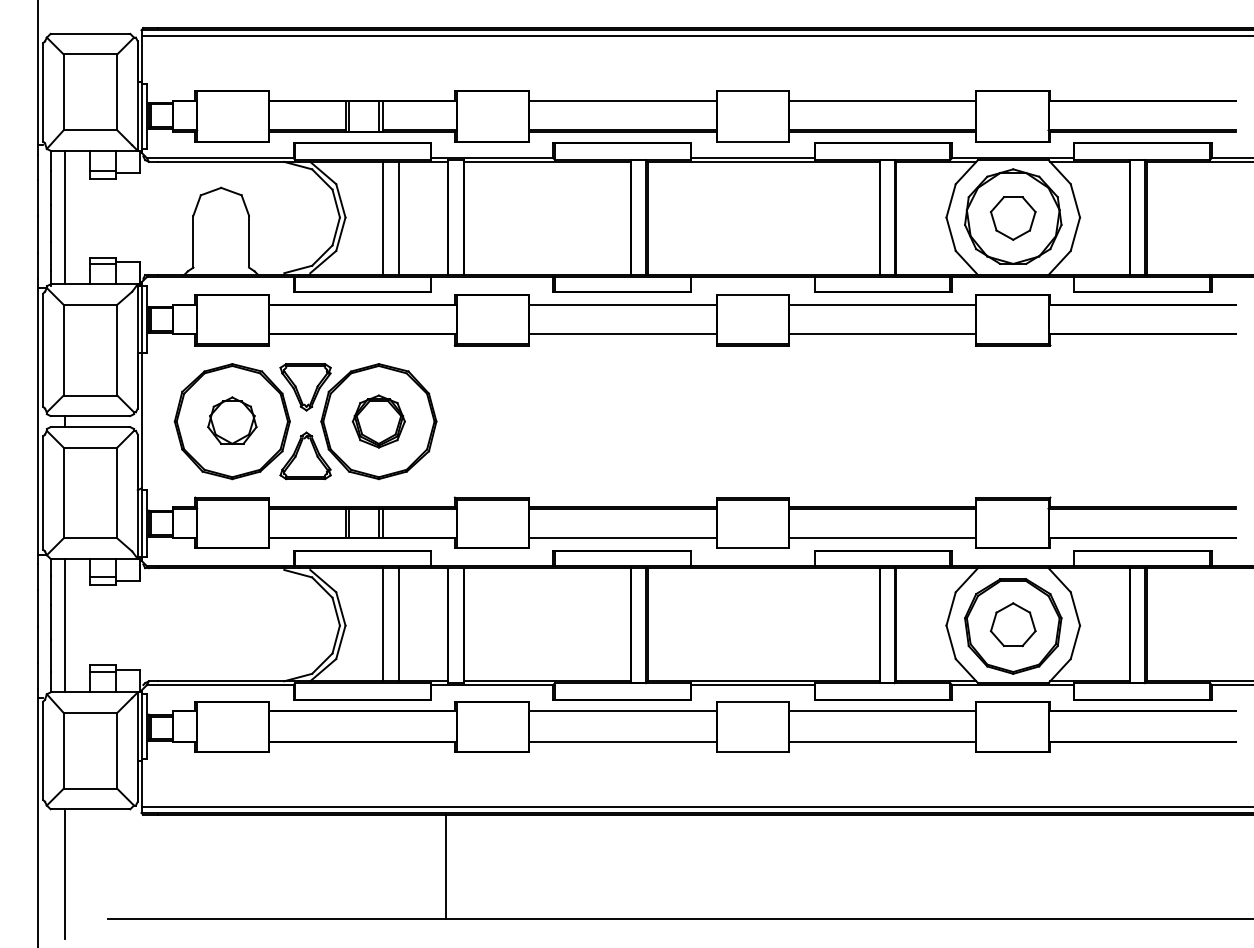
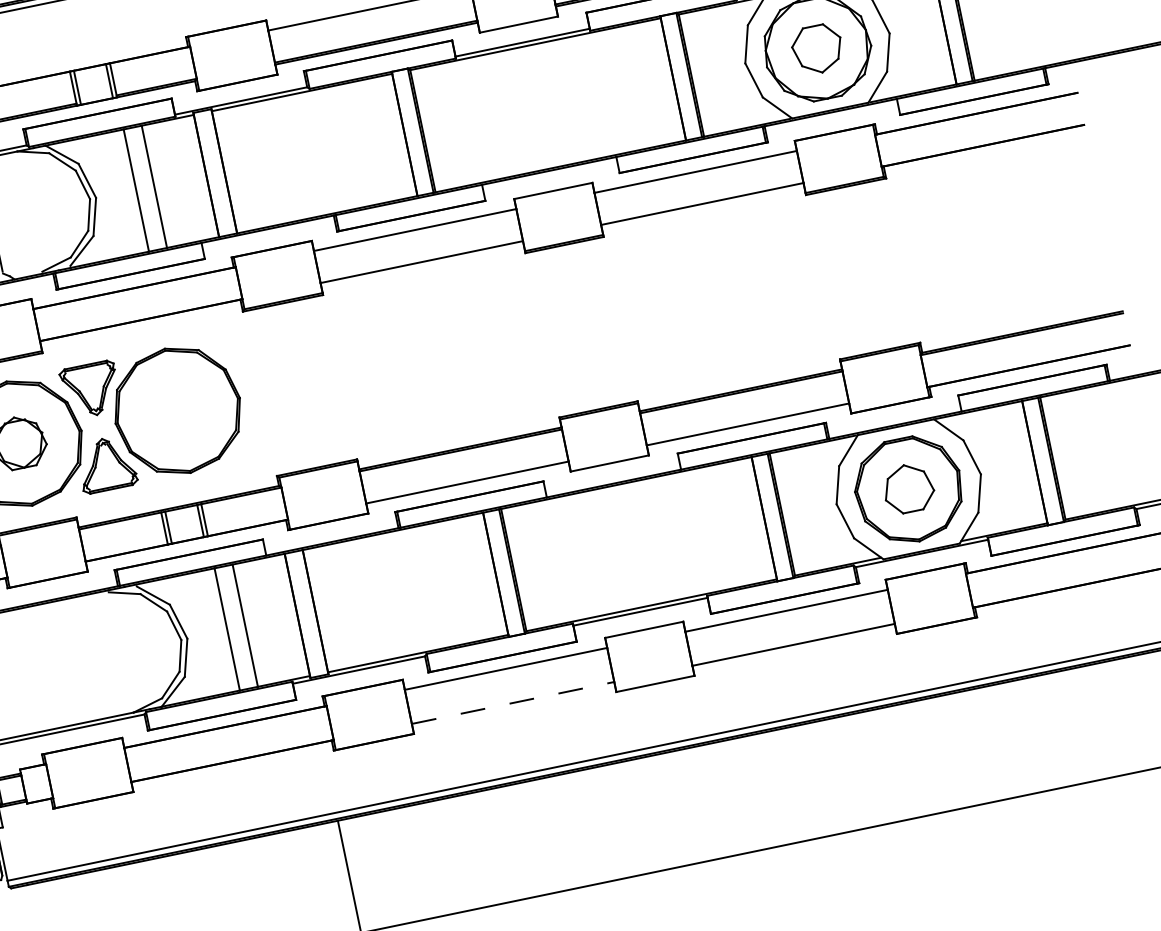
part: (378, 421) -> (177, 410), removed
line: (622, 742) -> (512, 703), solid -> dashed

